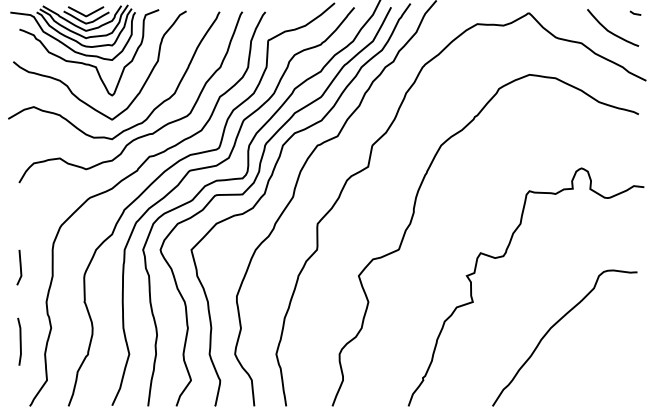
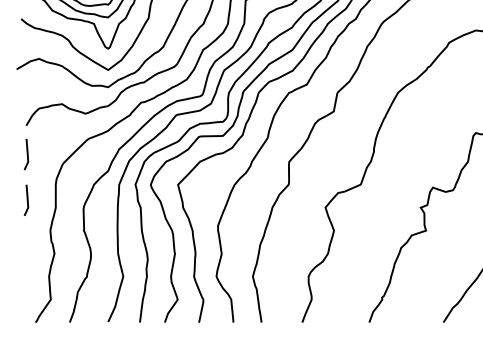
line: (19, 214) -> (26, 153), added
curve: (19, 341) -> (26, 265), removed

